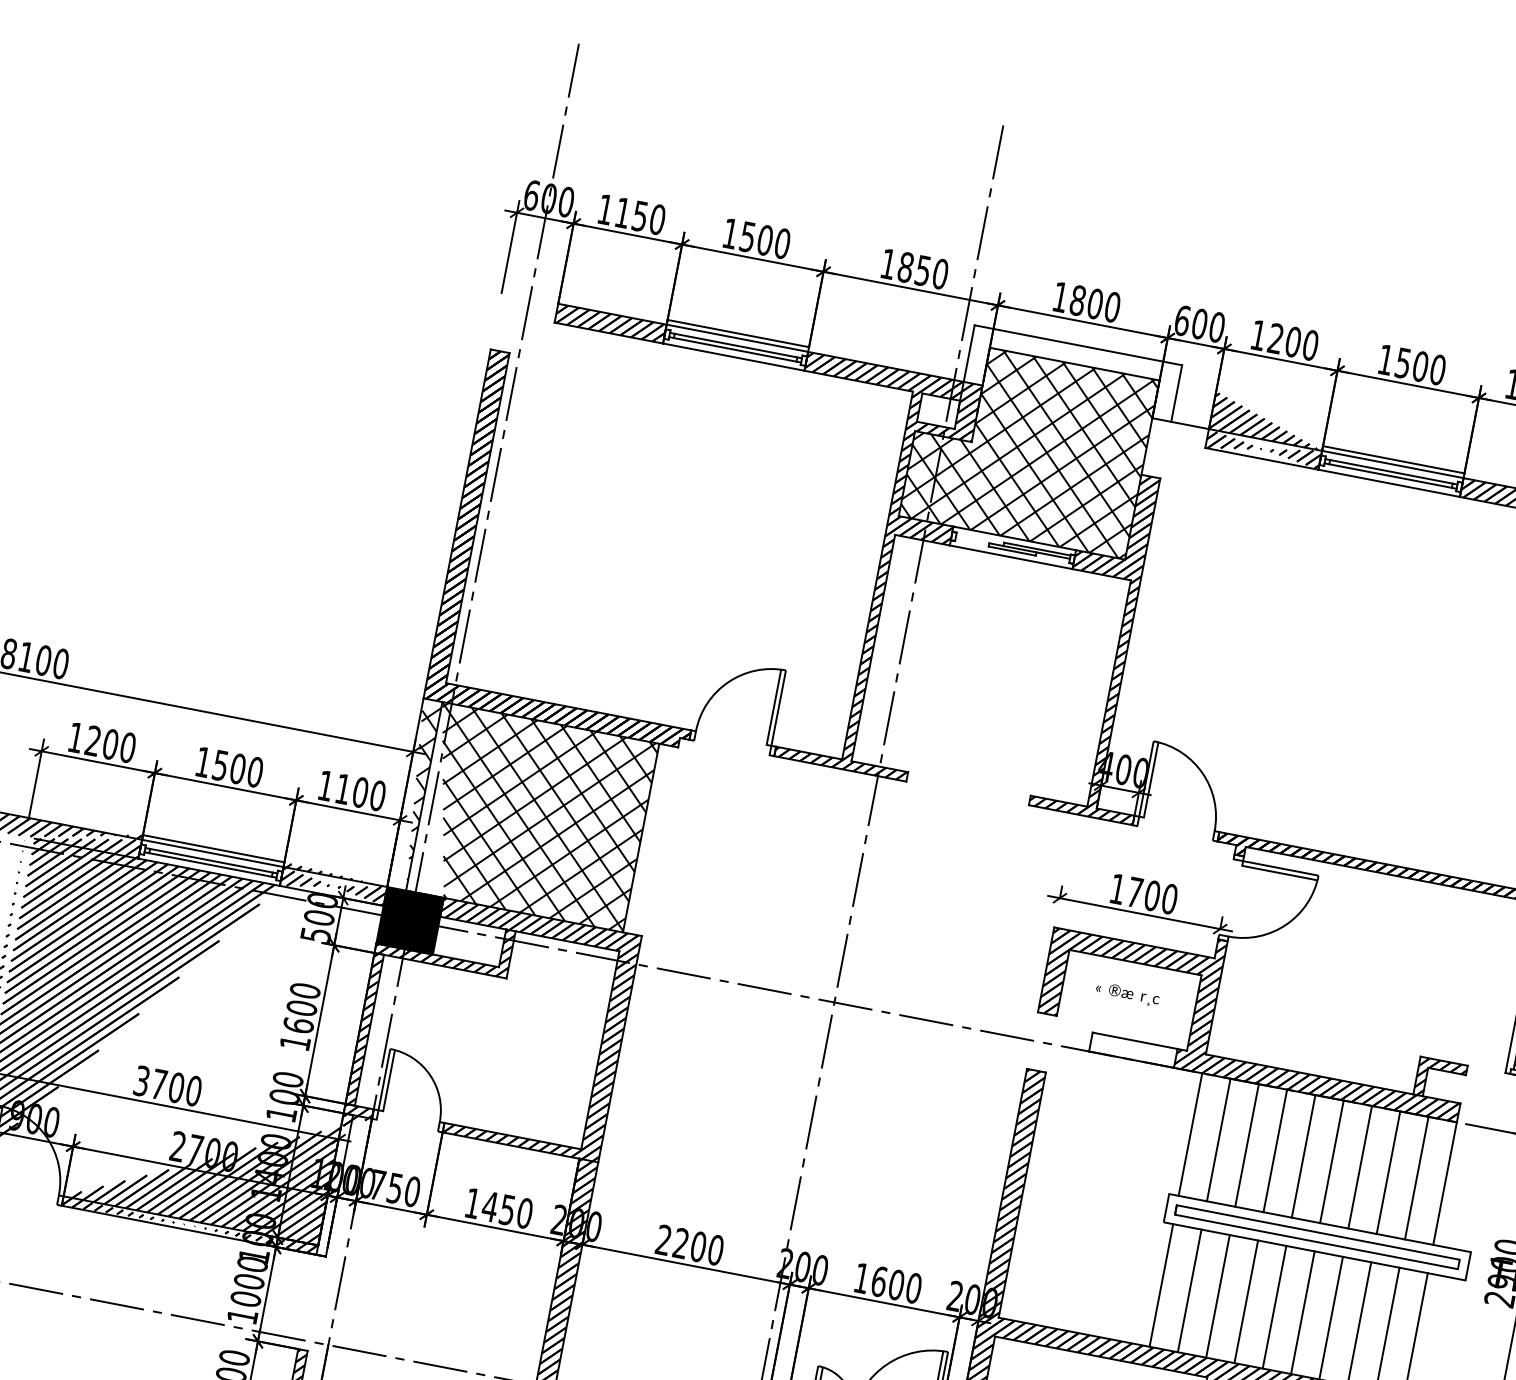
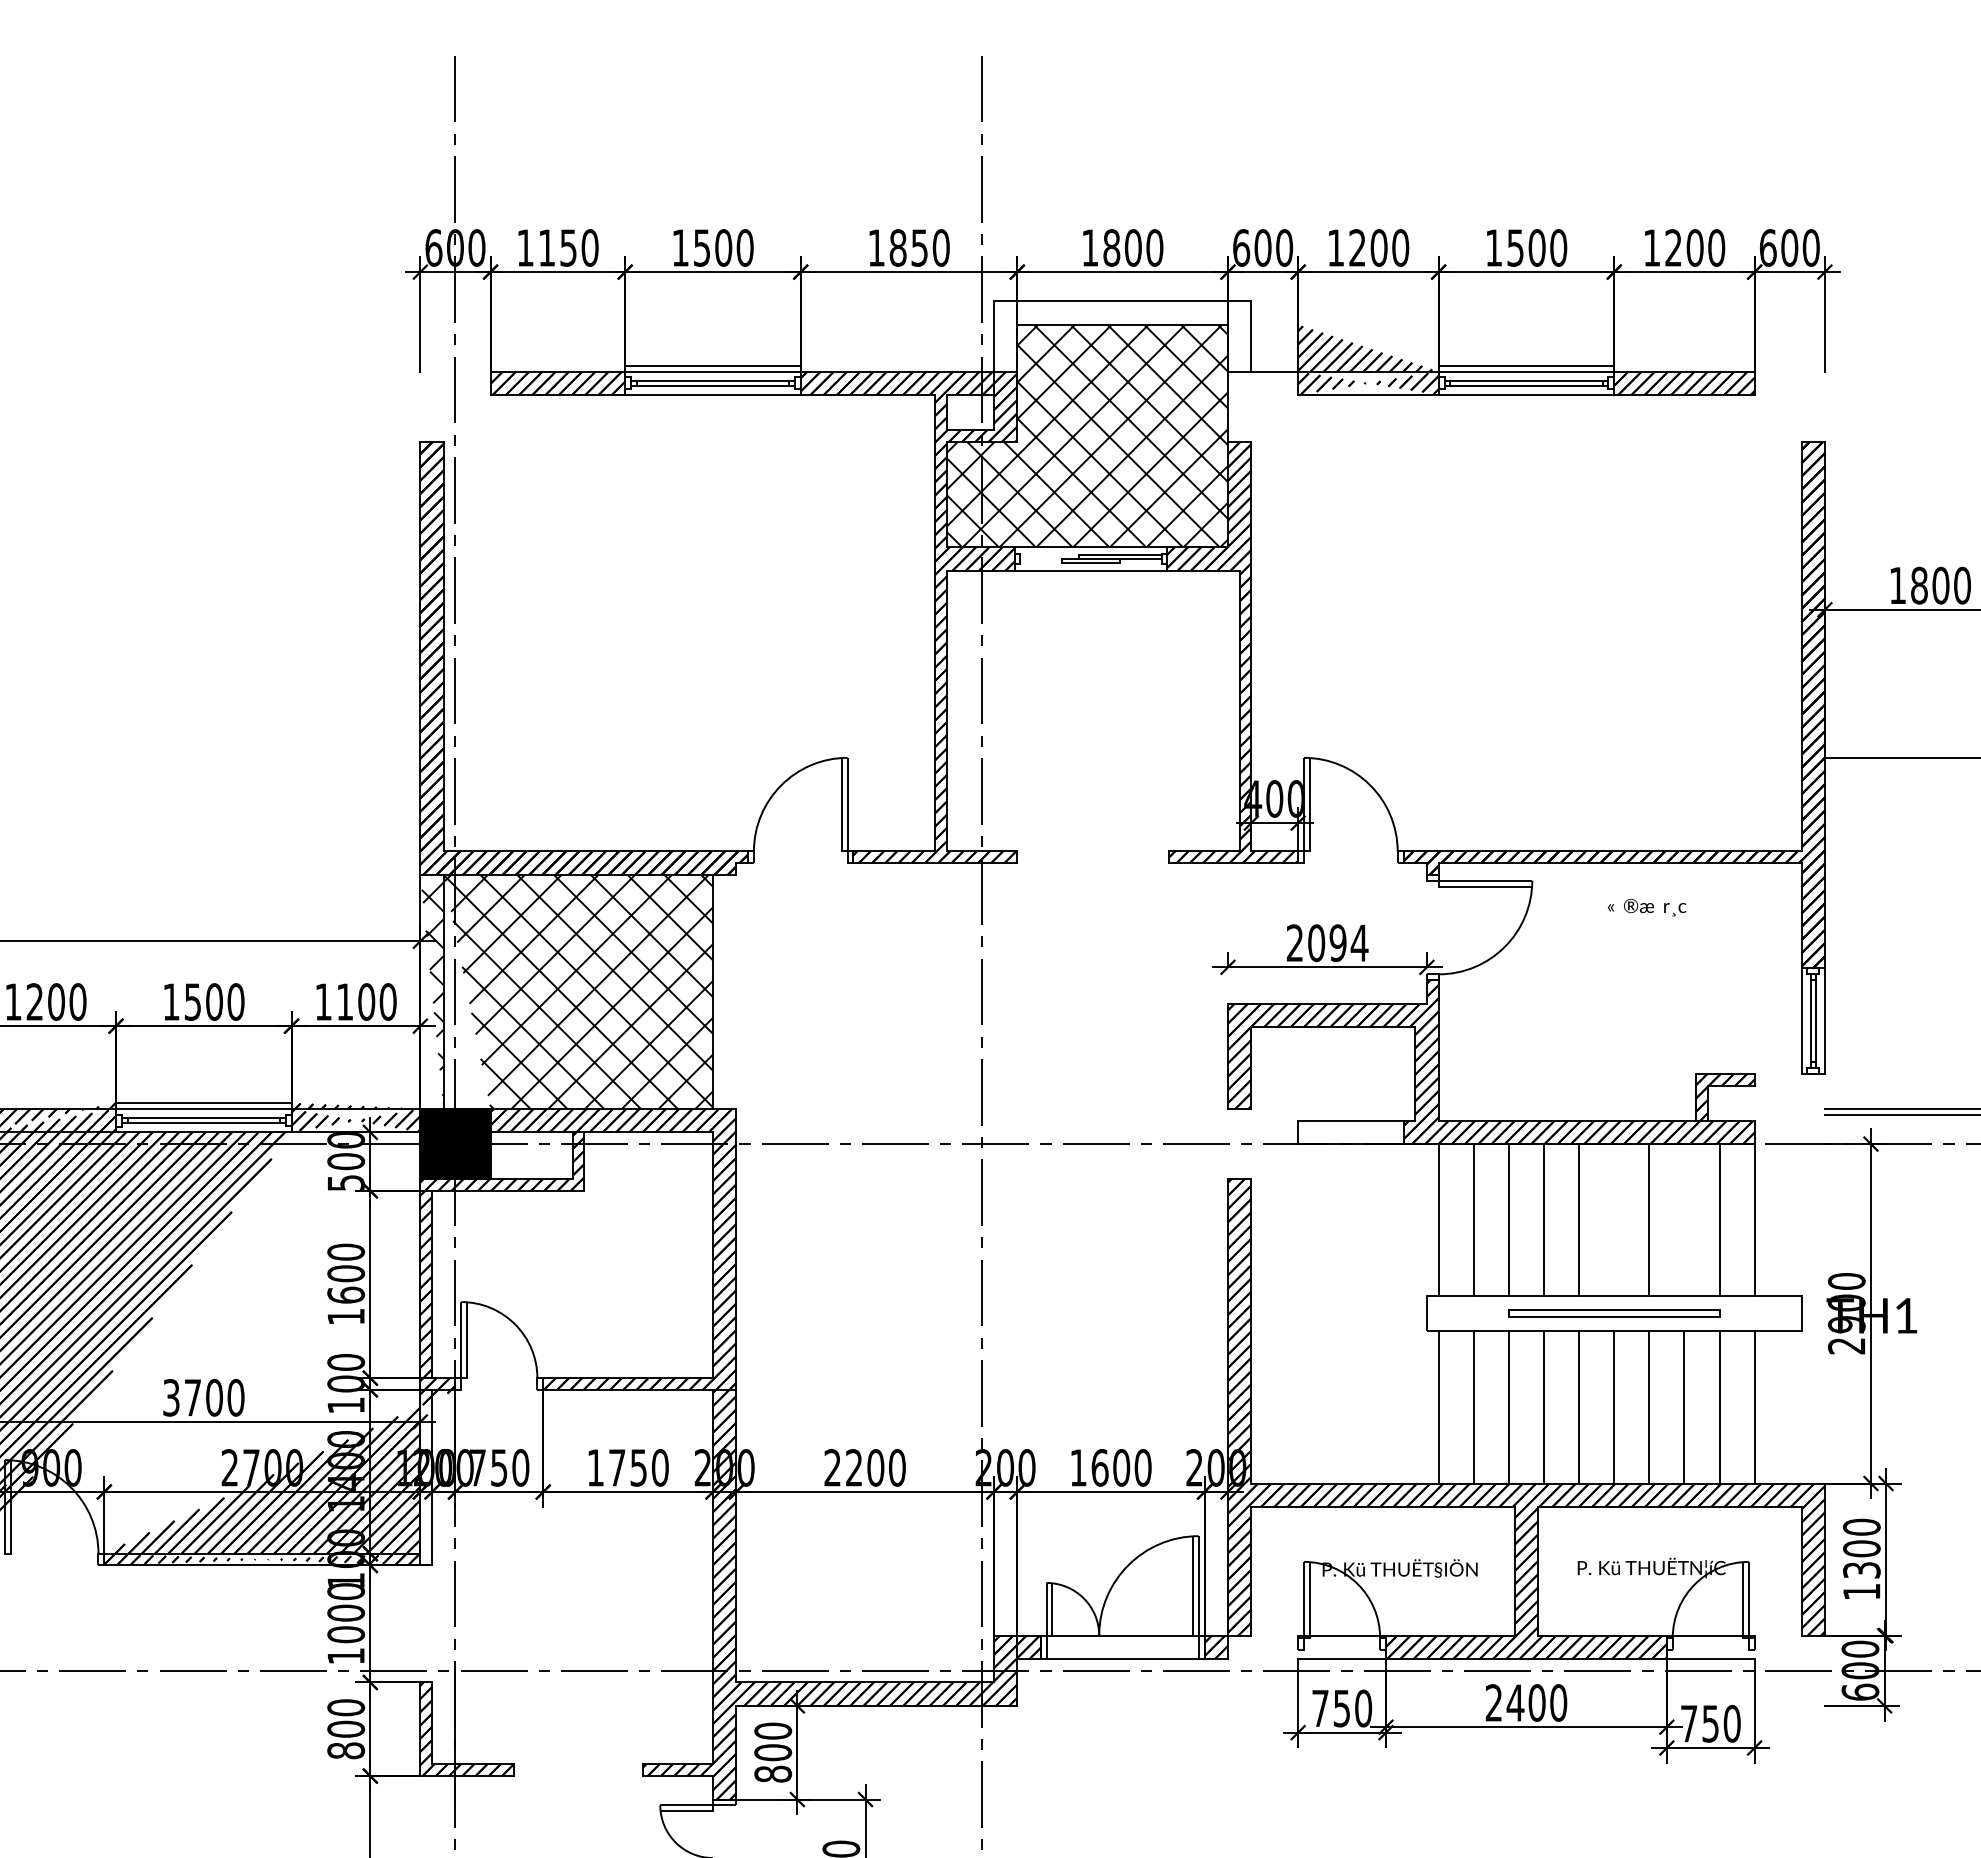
text: (1143, 894) -> (1327, 943), 1700 -> 2094
text: (1127, 994) -> (1647, 907), moved
line: (1332, 1161) -> (1614, 1219), removed
line: (1388, 1172) -> (1684, 1219), removed
text: (490, 1206) -> (617, 1467), 1450 -> 1750
part: (1317, 1237) -> (1614, 1313), size x0.6

